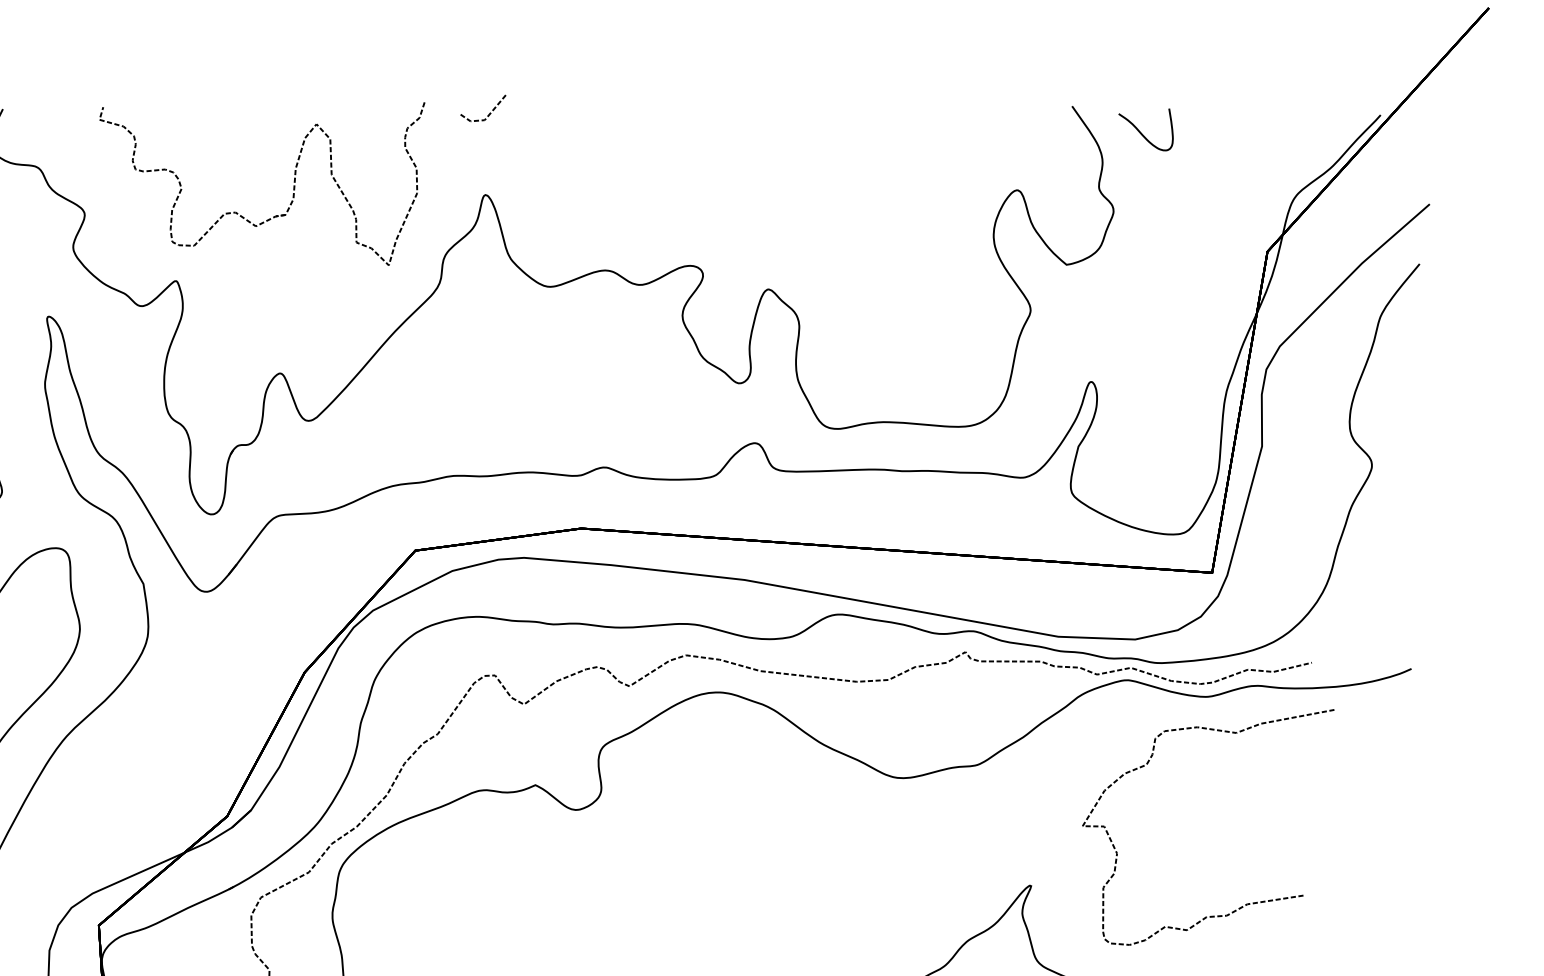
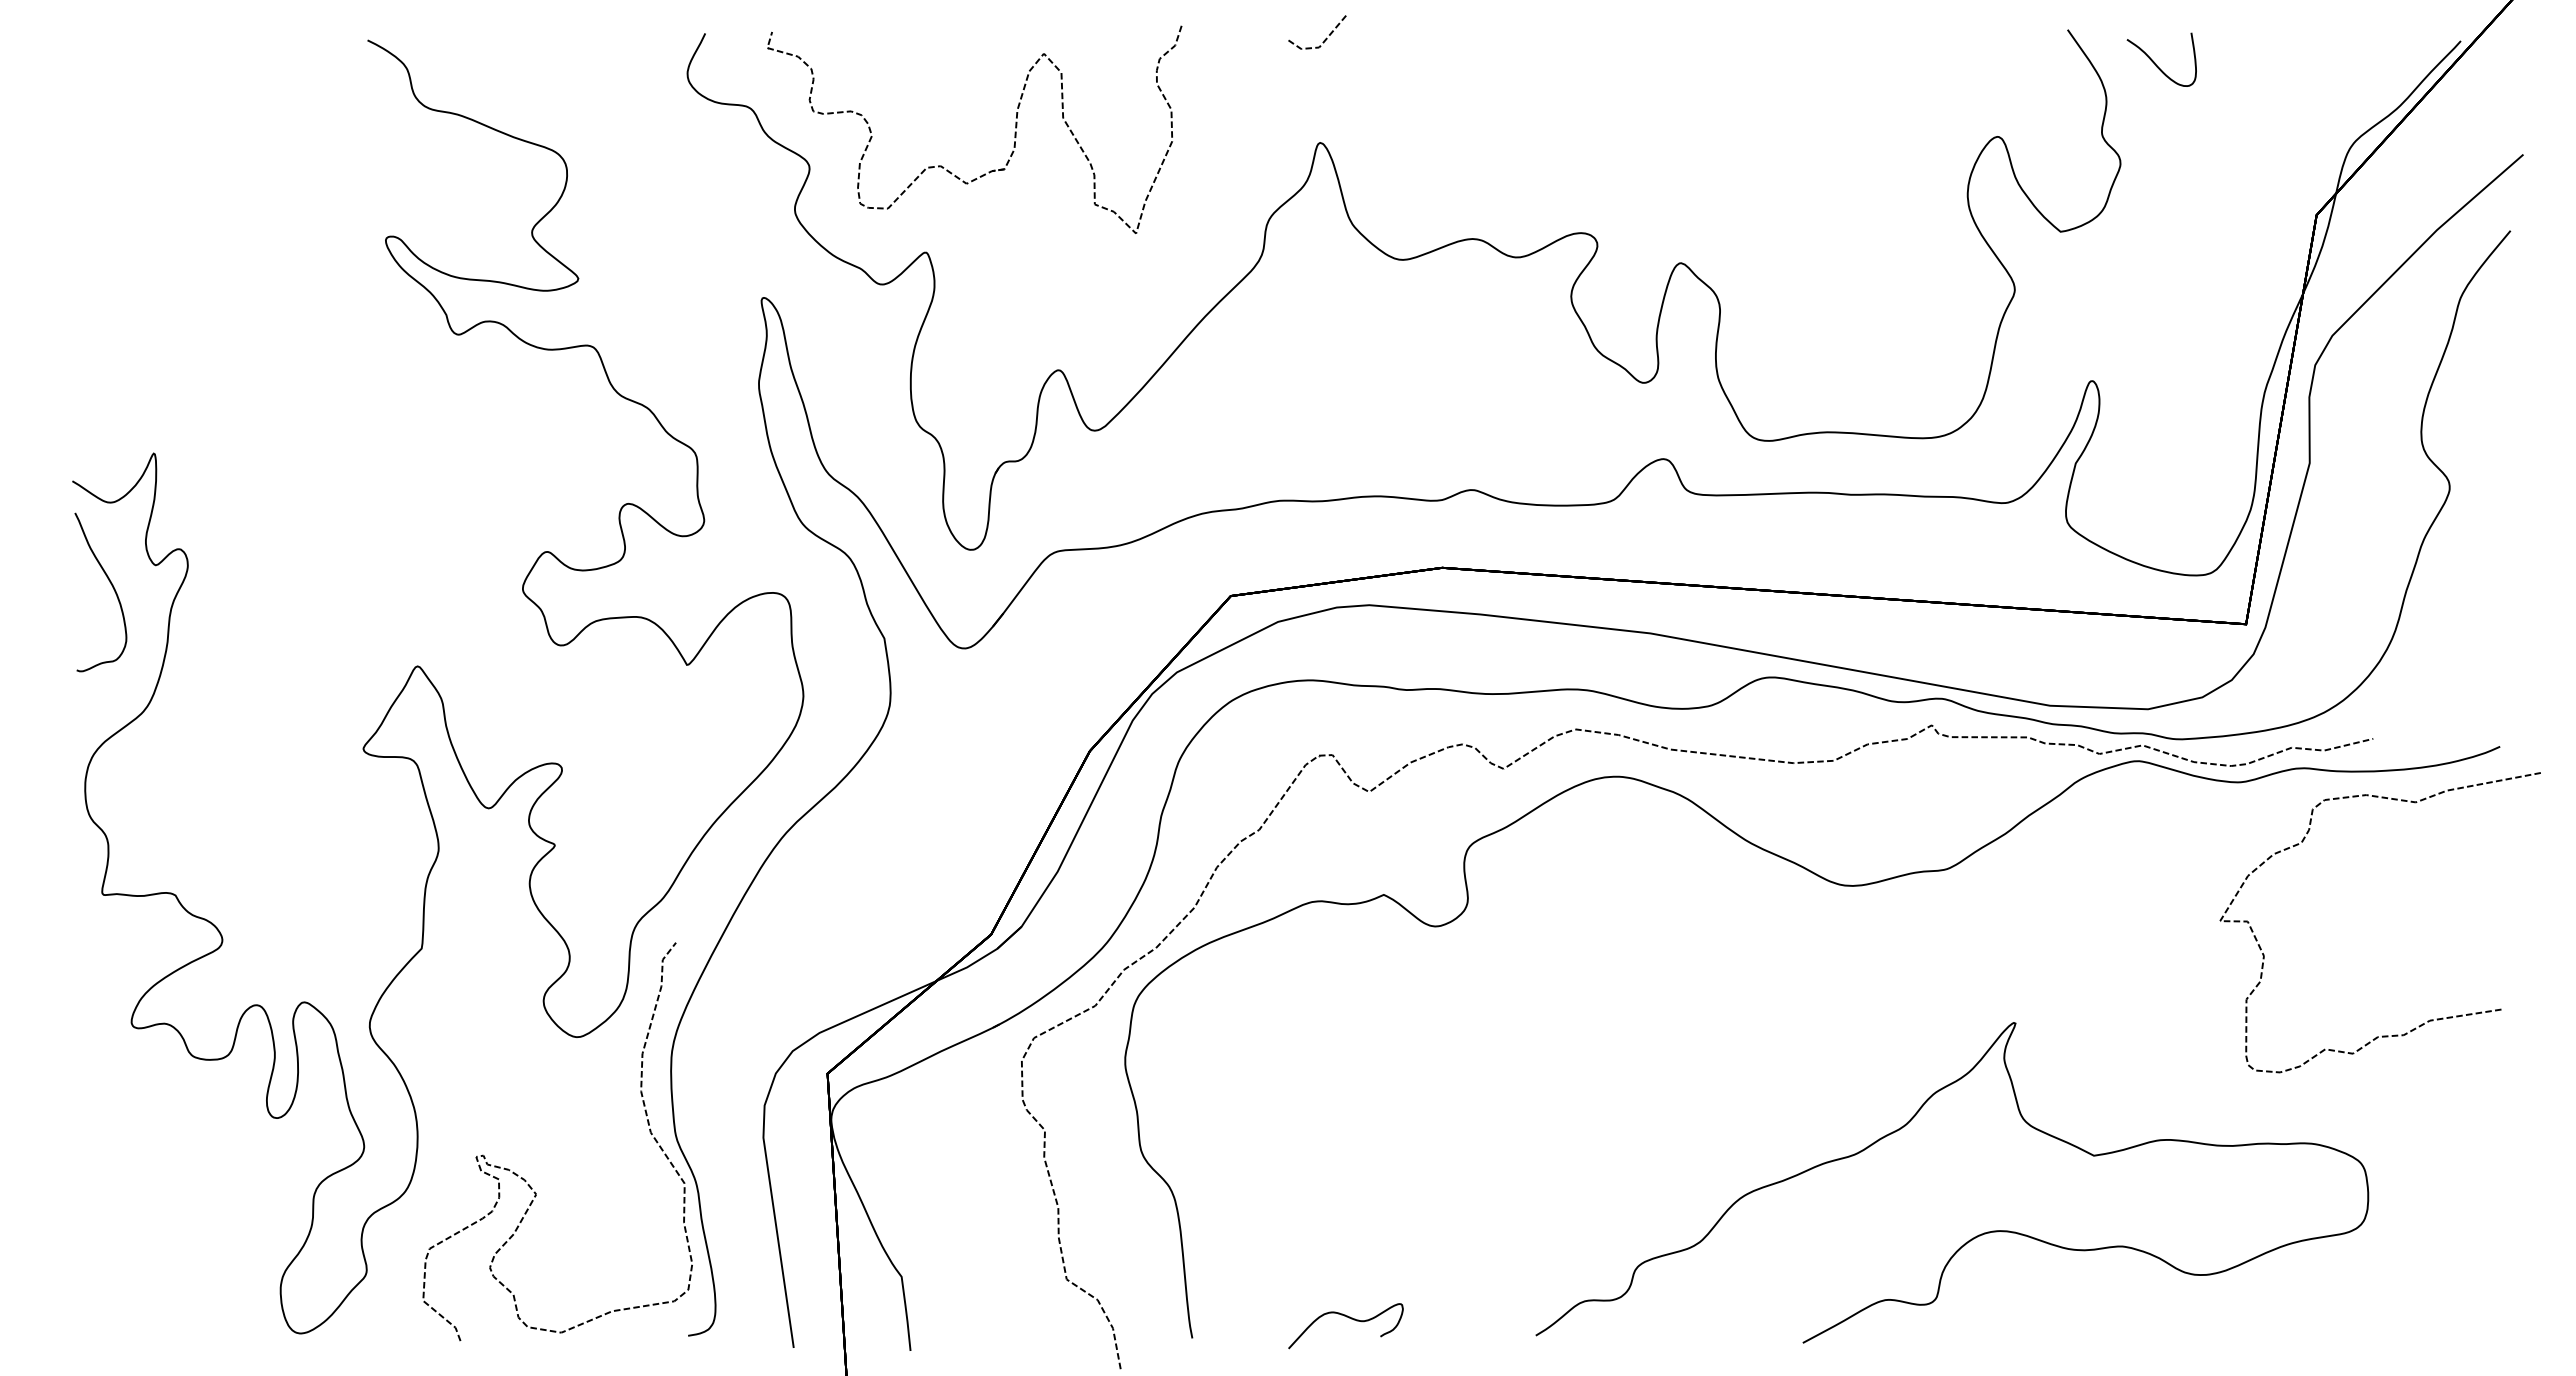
part: (293, 186) -> (1014, 132), moved
curve: (1246, 904) -> (2428, 1020), moved

